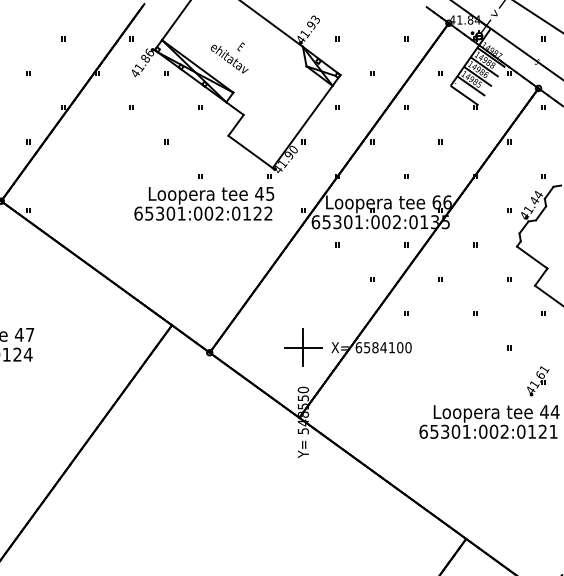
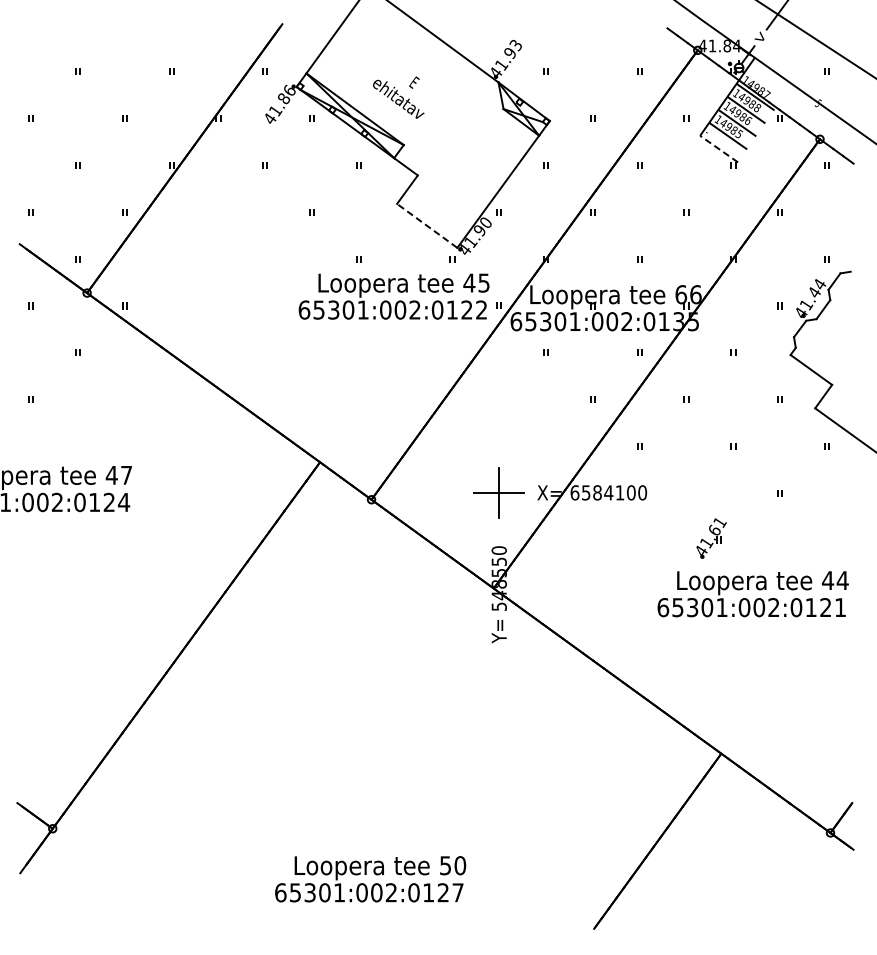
line: (464, 95) -> (718, 148), solid -> dashed
line: (250, 151) -> (426, 225), solid -> dashed
text: (203, 203) -> (393, 296), moved
part: (538, 381) -> (711, 538), moved

